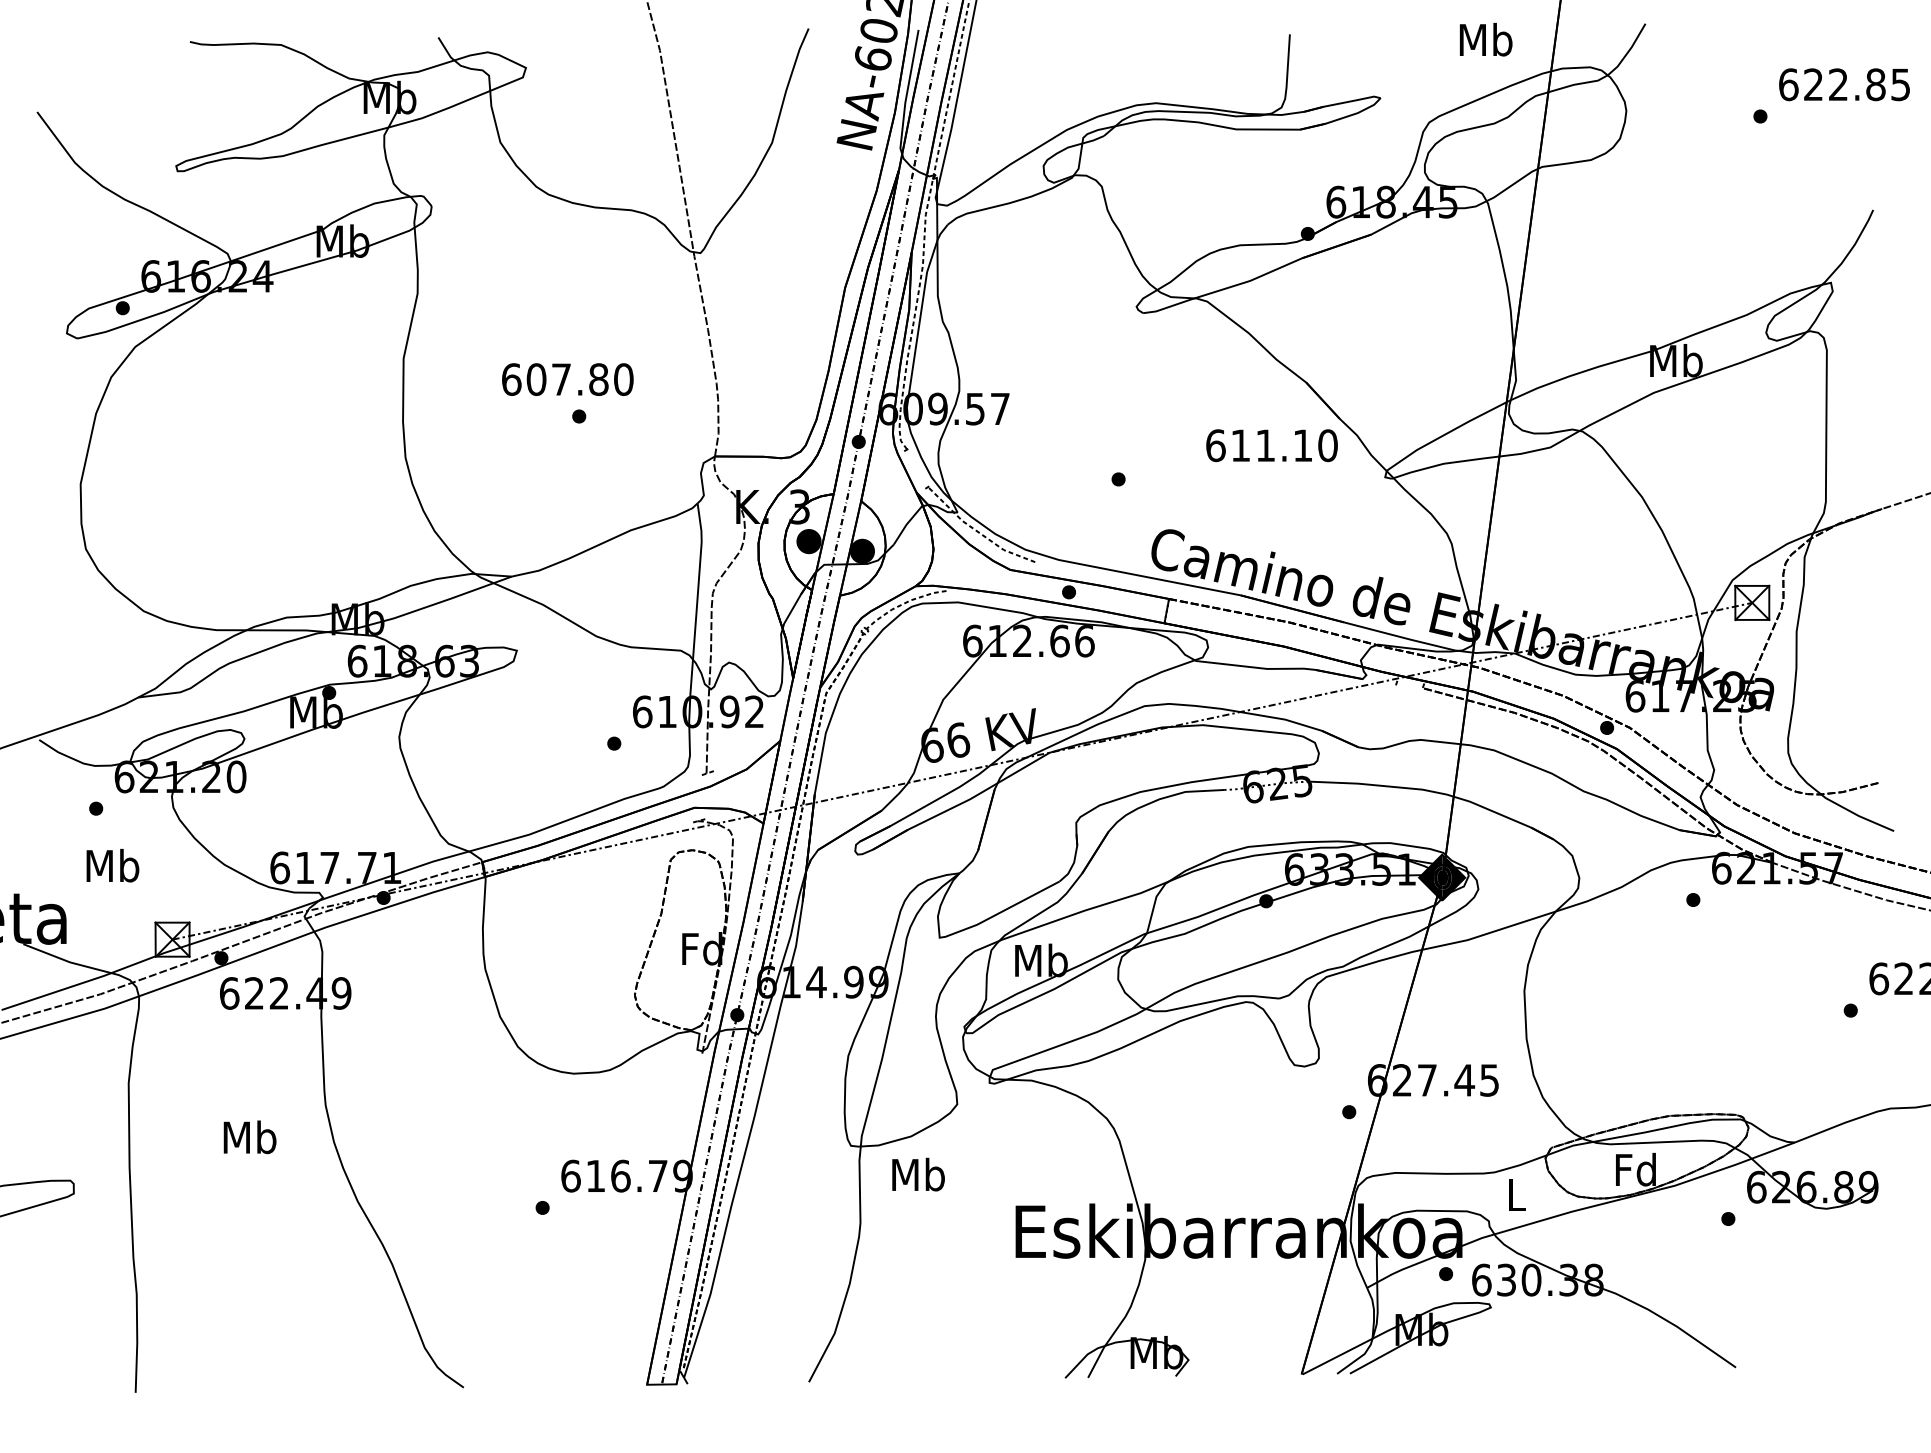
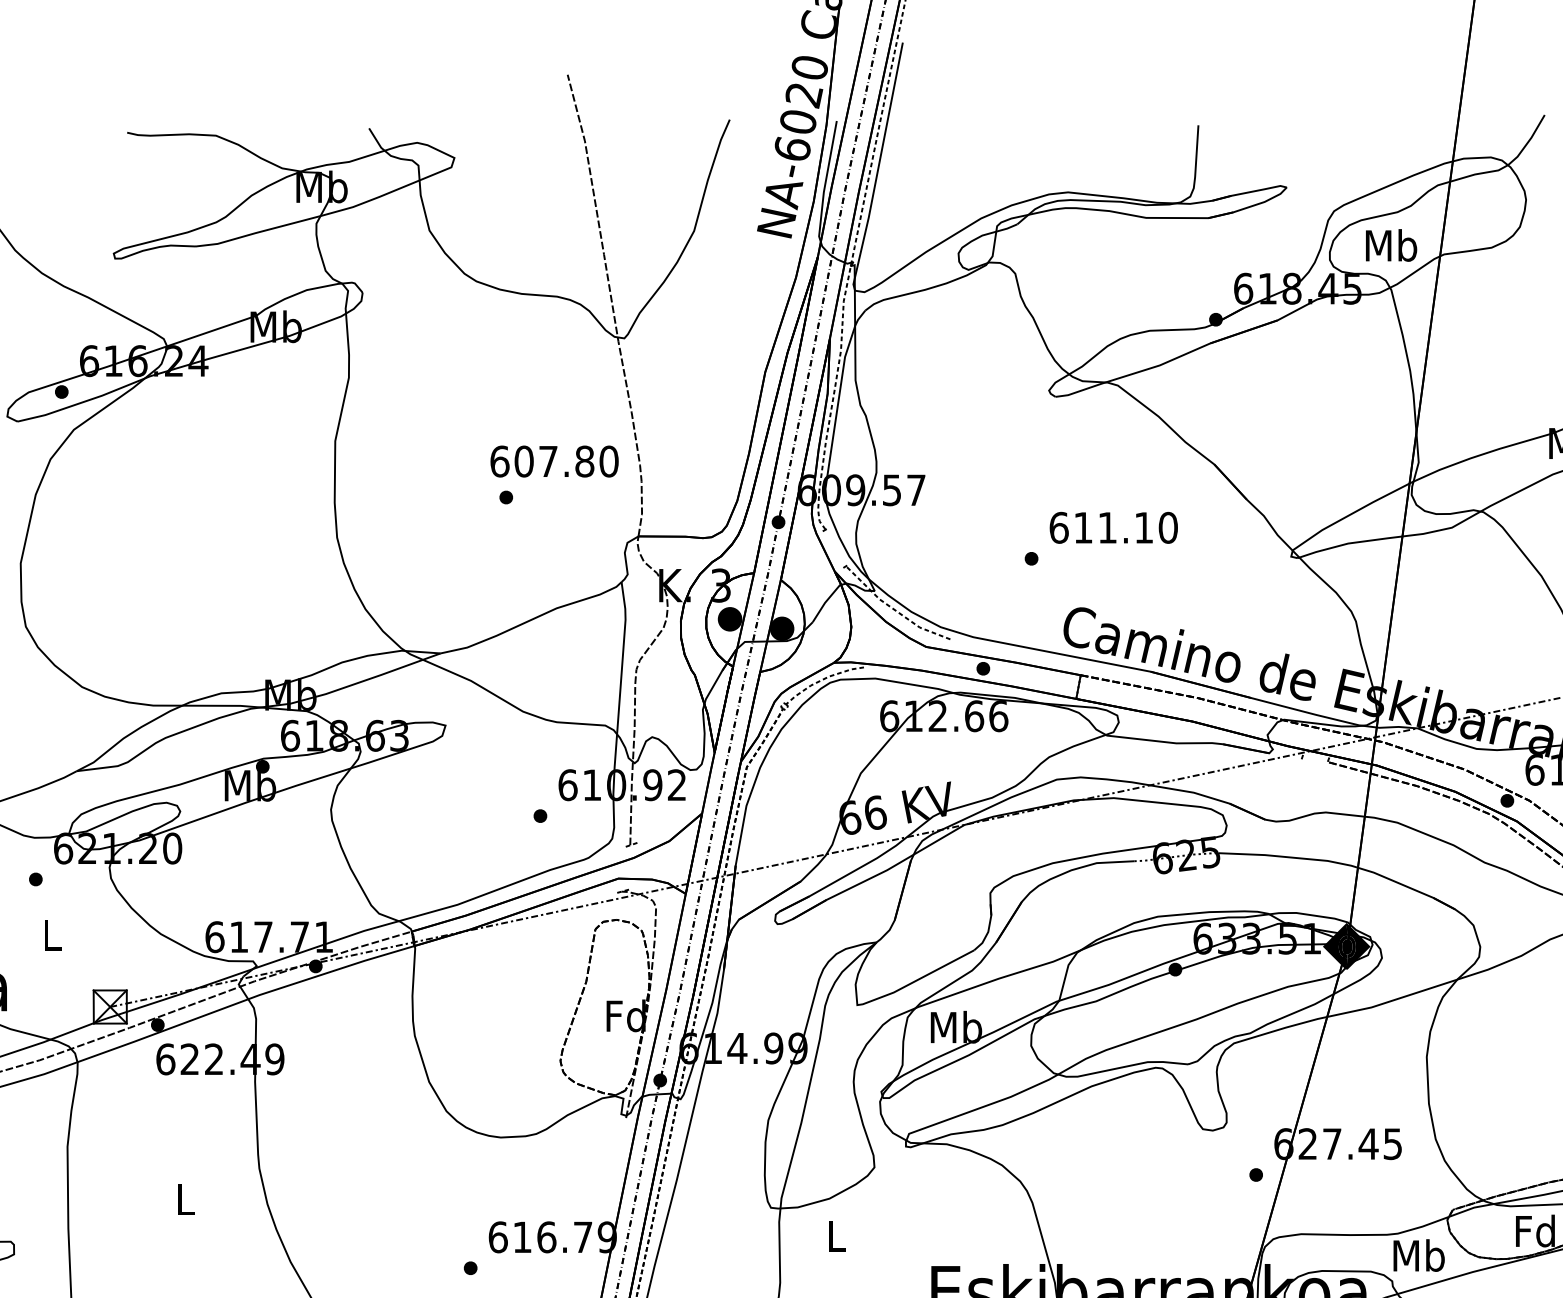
text: (1486, 39) -> (1391, 245), moved
text: (567, 379) -> (554, 461), moved
text: (1271, 445) -> (1113, 527), moved
text: (112, 865) -> (51, 934), Mb -> L
text: (249, 1137) -> (185, 1199), Mb -> L
text: (918, 1174) -> (836, 1235), Mb -> L
text: (1516, 1194) -> (1419, 1255), L -> Mb

